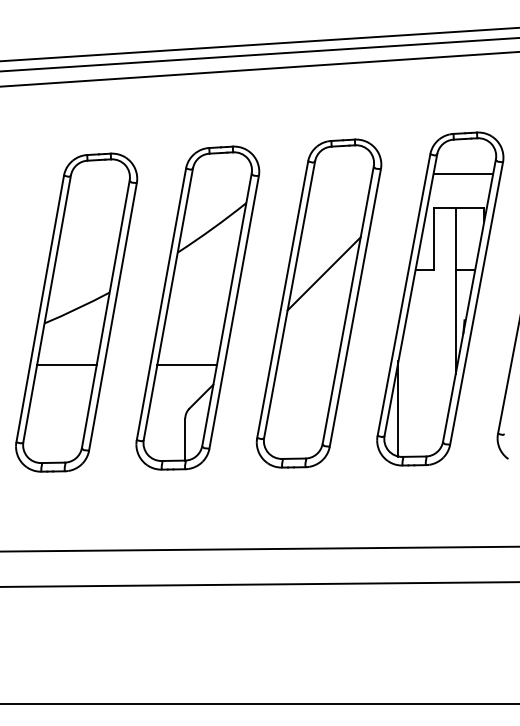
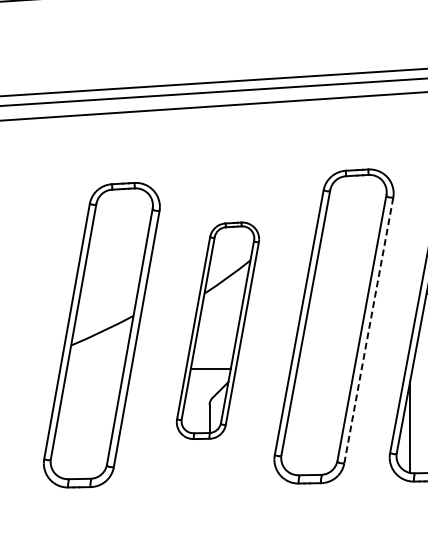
line: (323, 273) -> (338, 297), removed
part: (197, 307) -> (217, 330), size x0.7
line: (355, 308) -> (368, 331), solid -> dashed
line: (66, 365) -> (92, 385), removed

